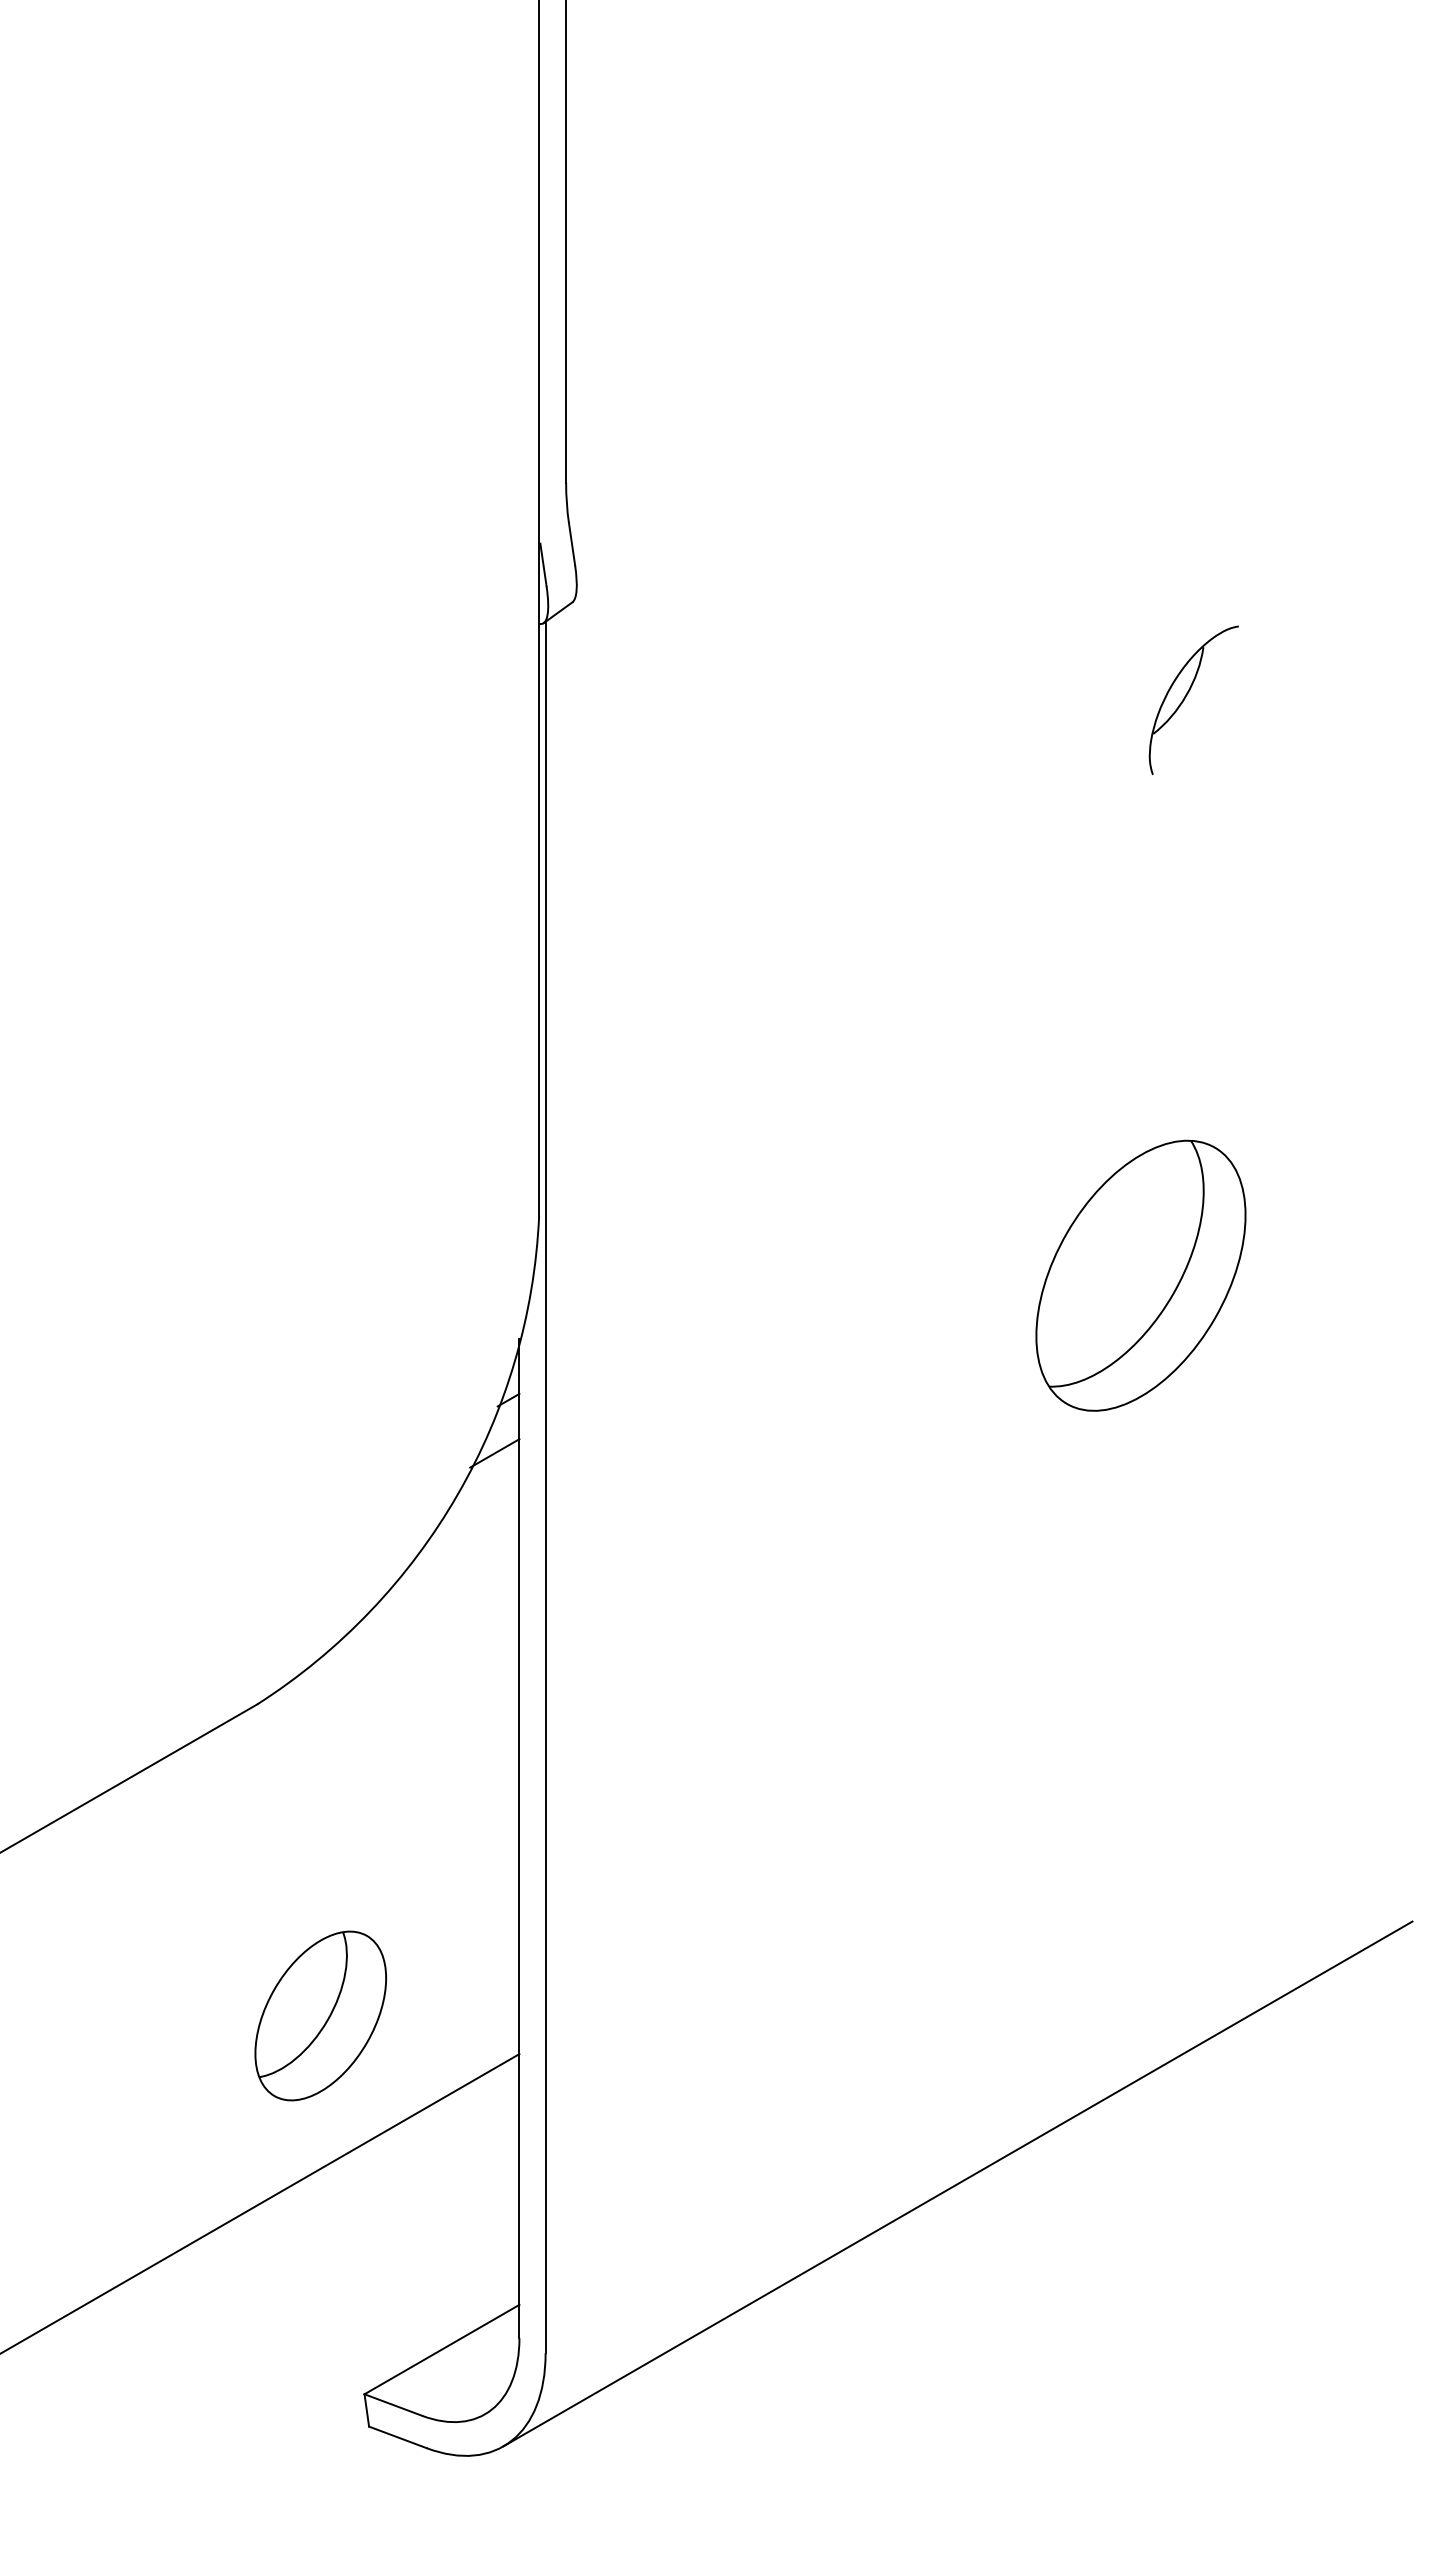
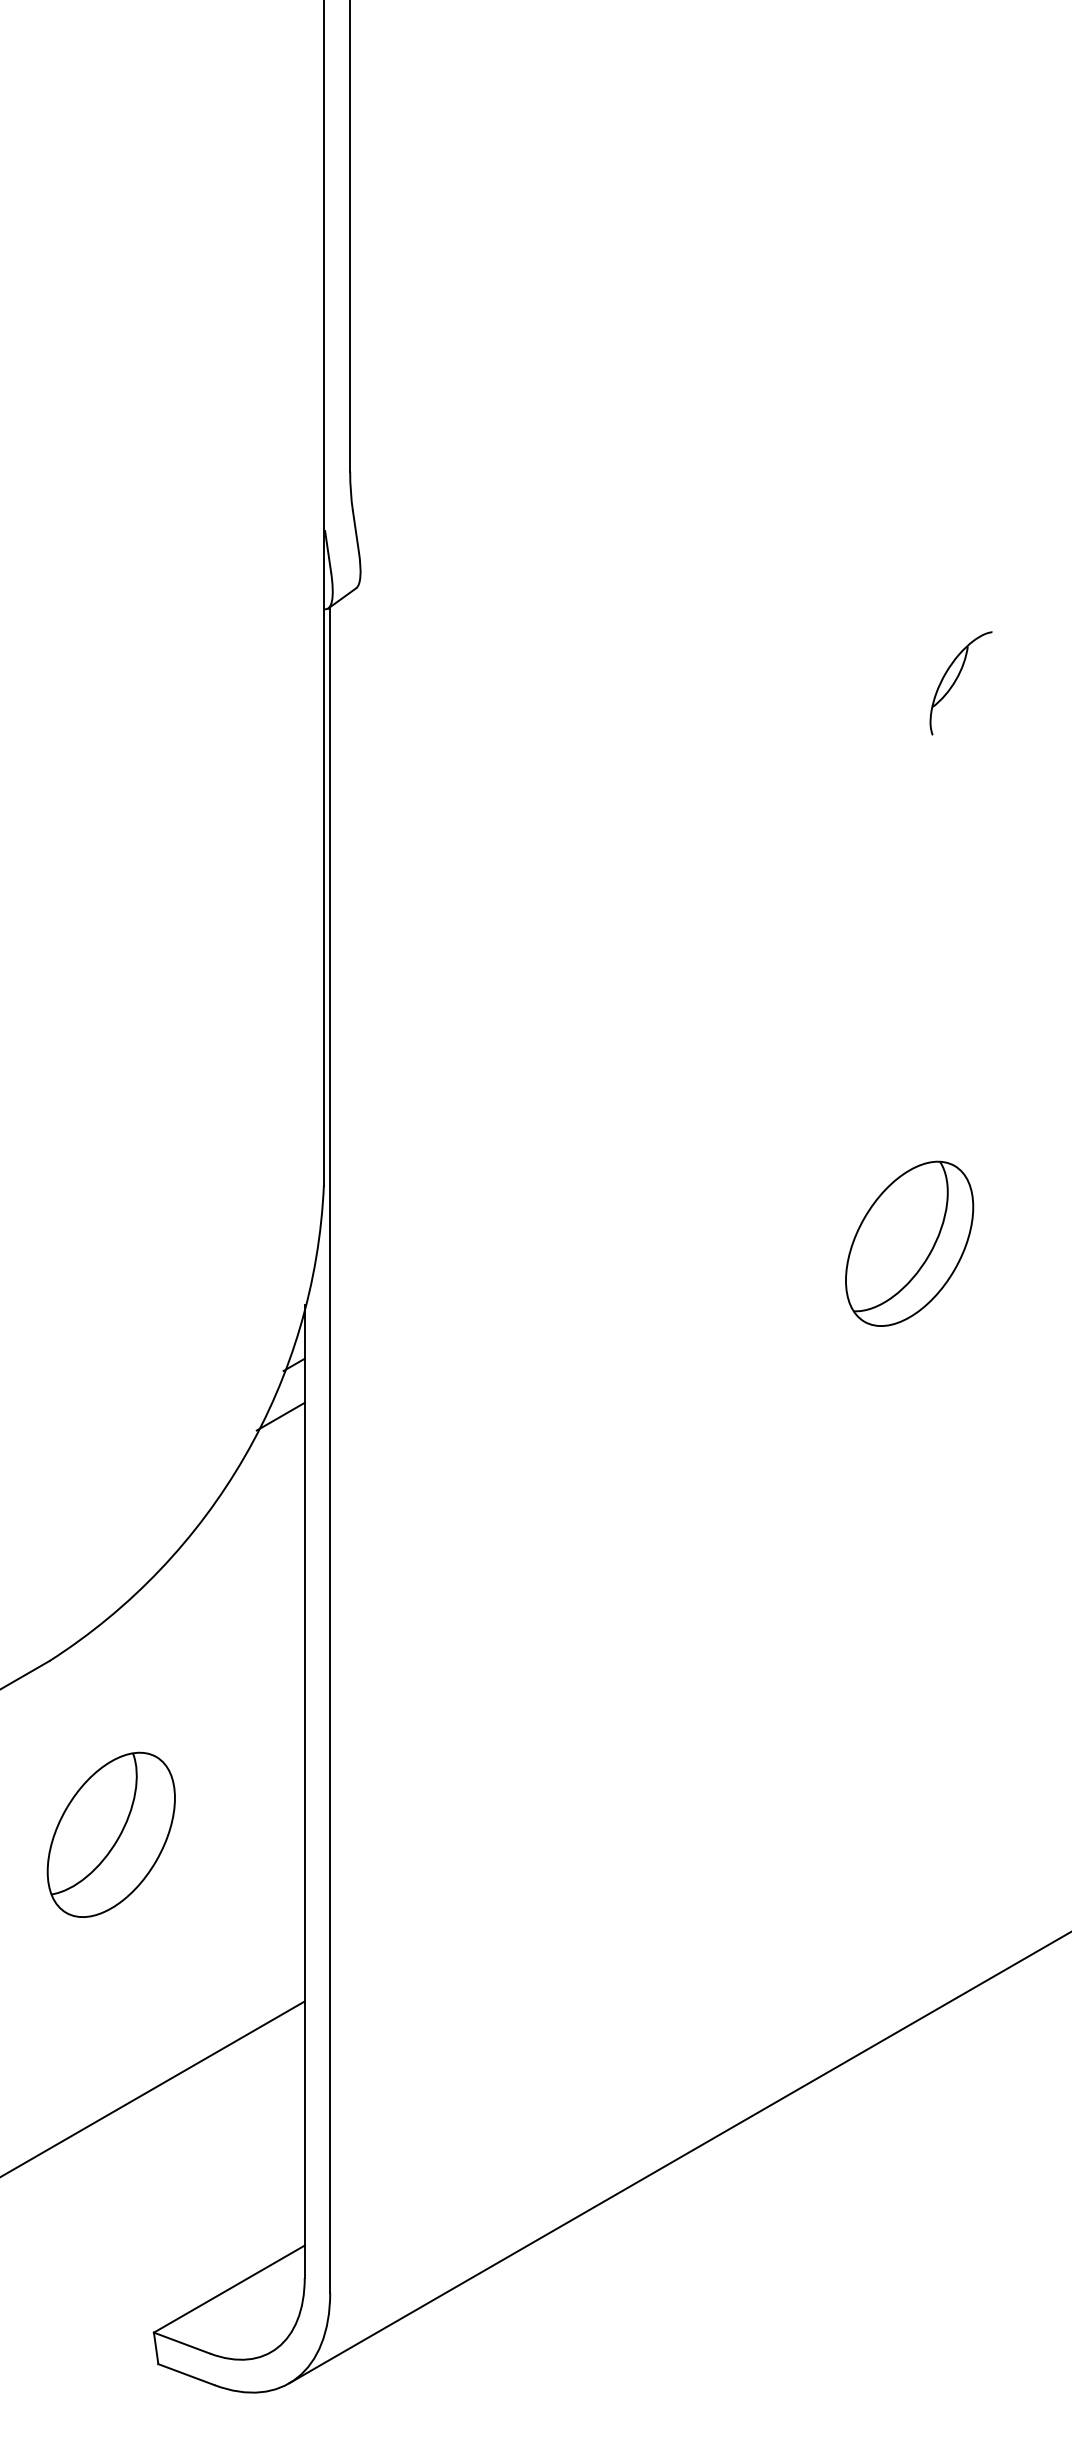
part: (1193, 699) -> (960, 682), size x0.71
part: (1140, 1275) -> (909, 1243), size x0.62
part: (320, 2015) -> (111, 1834), moved

